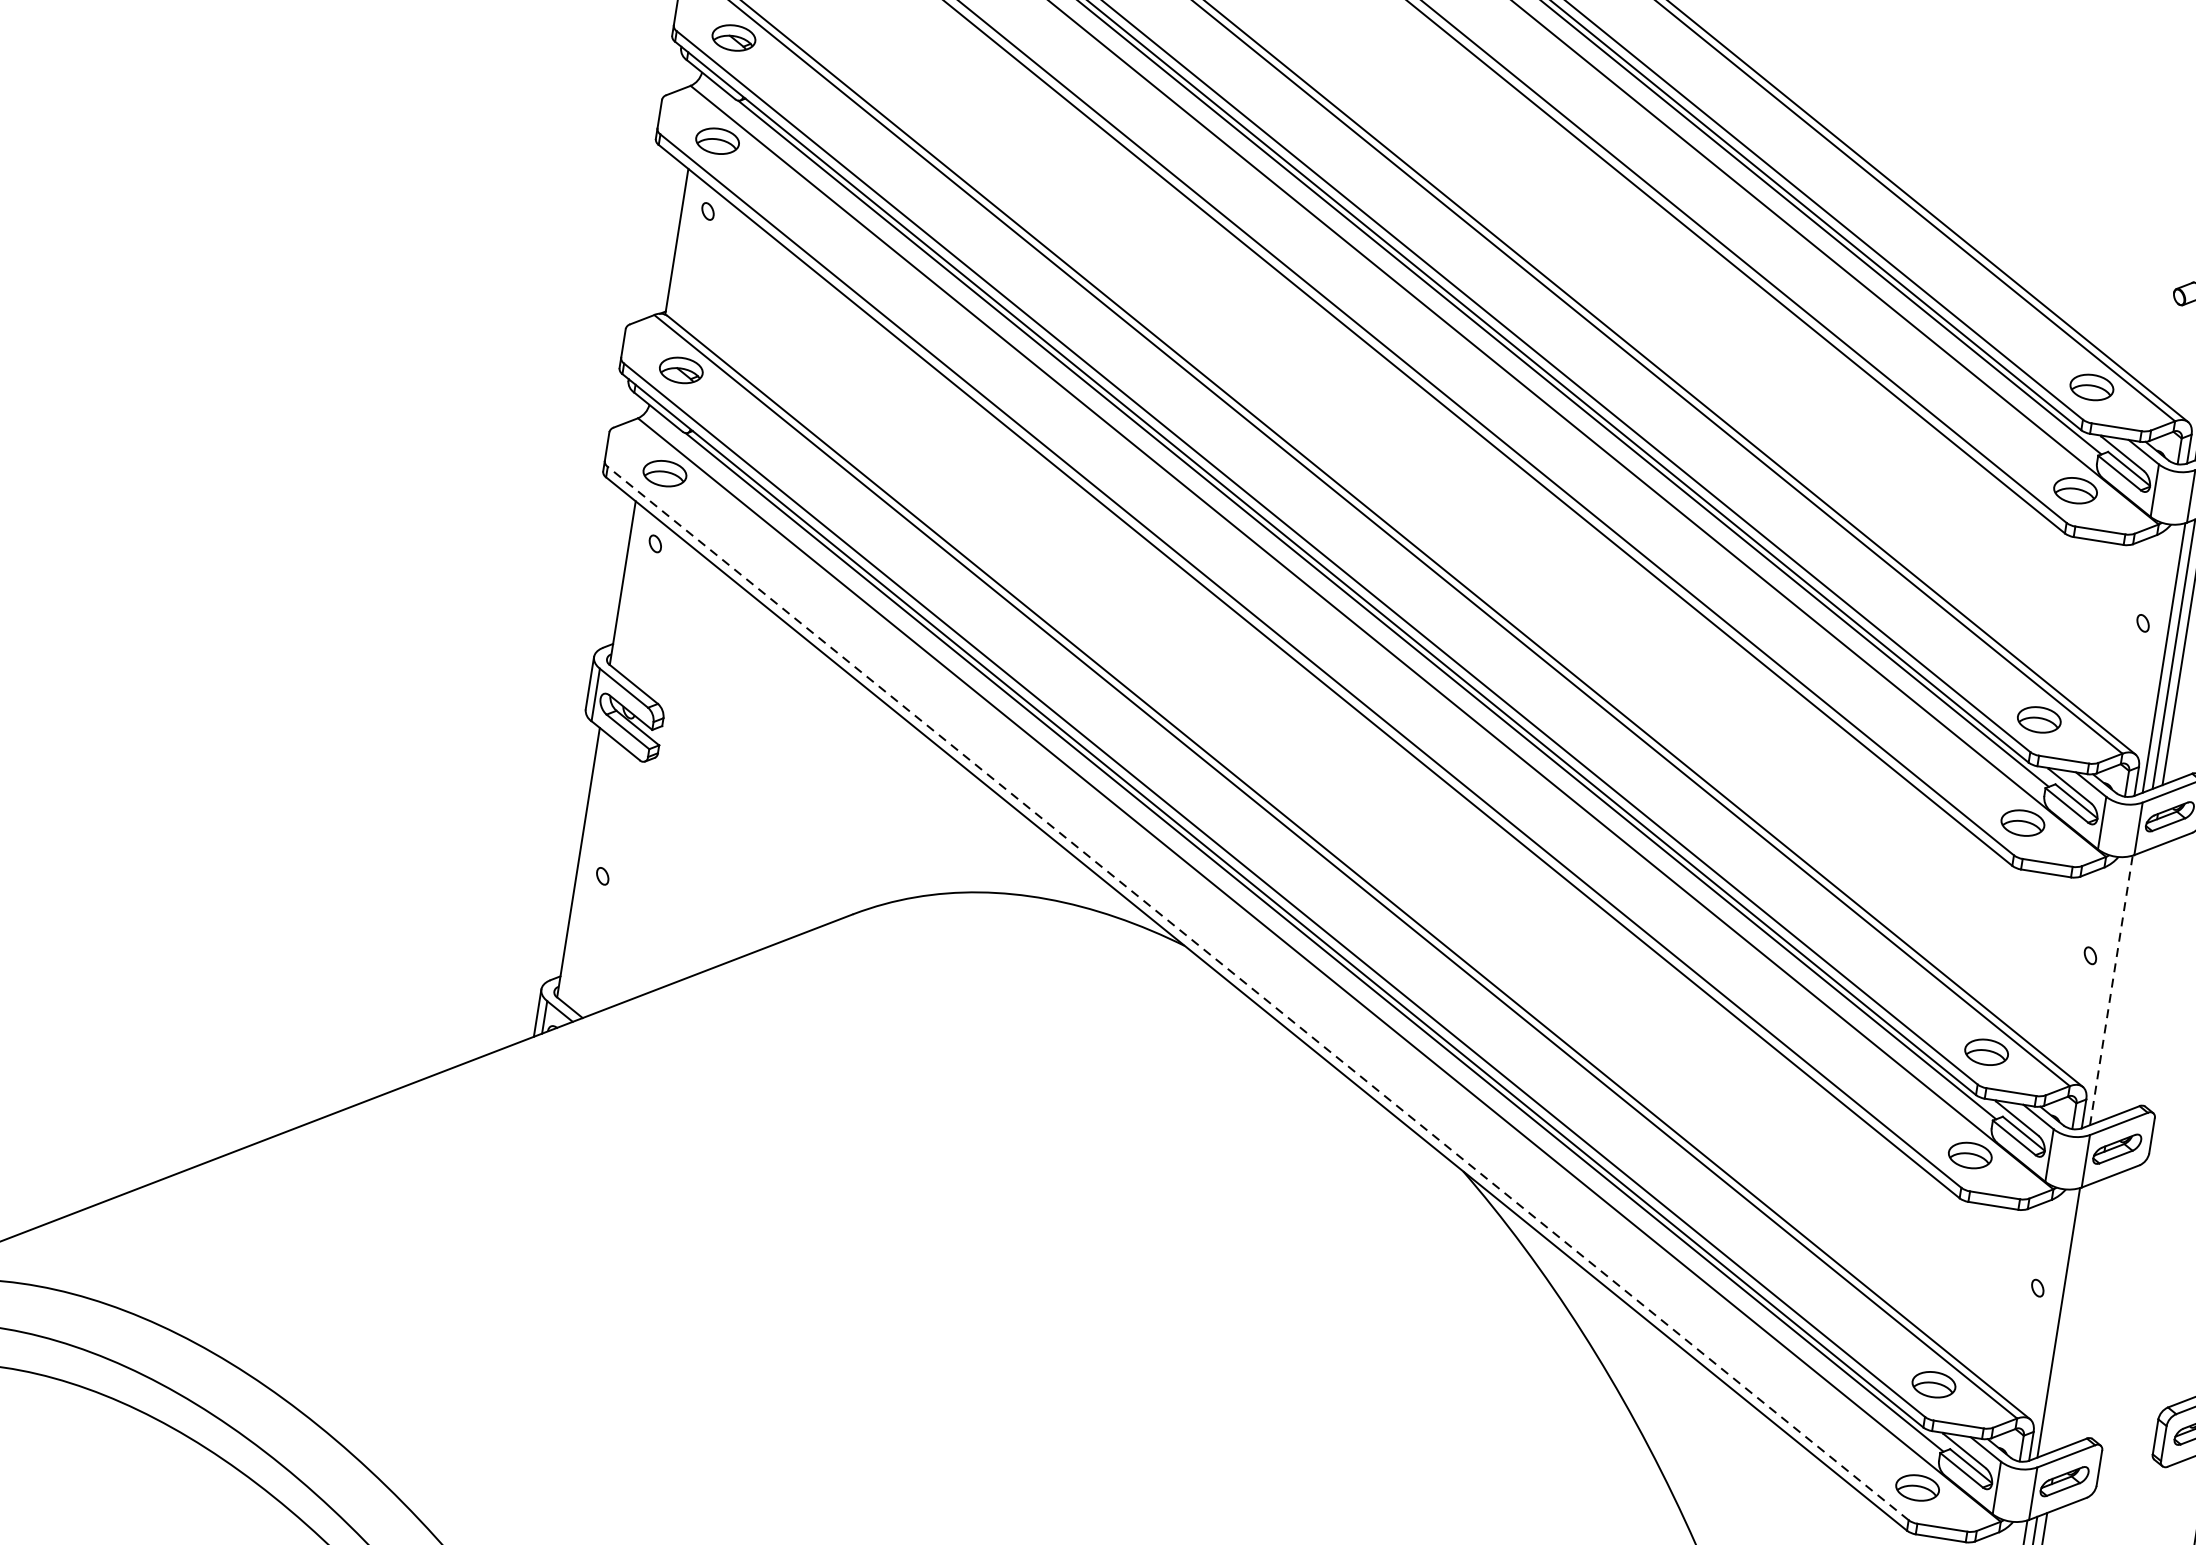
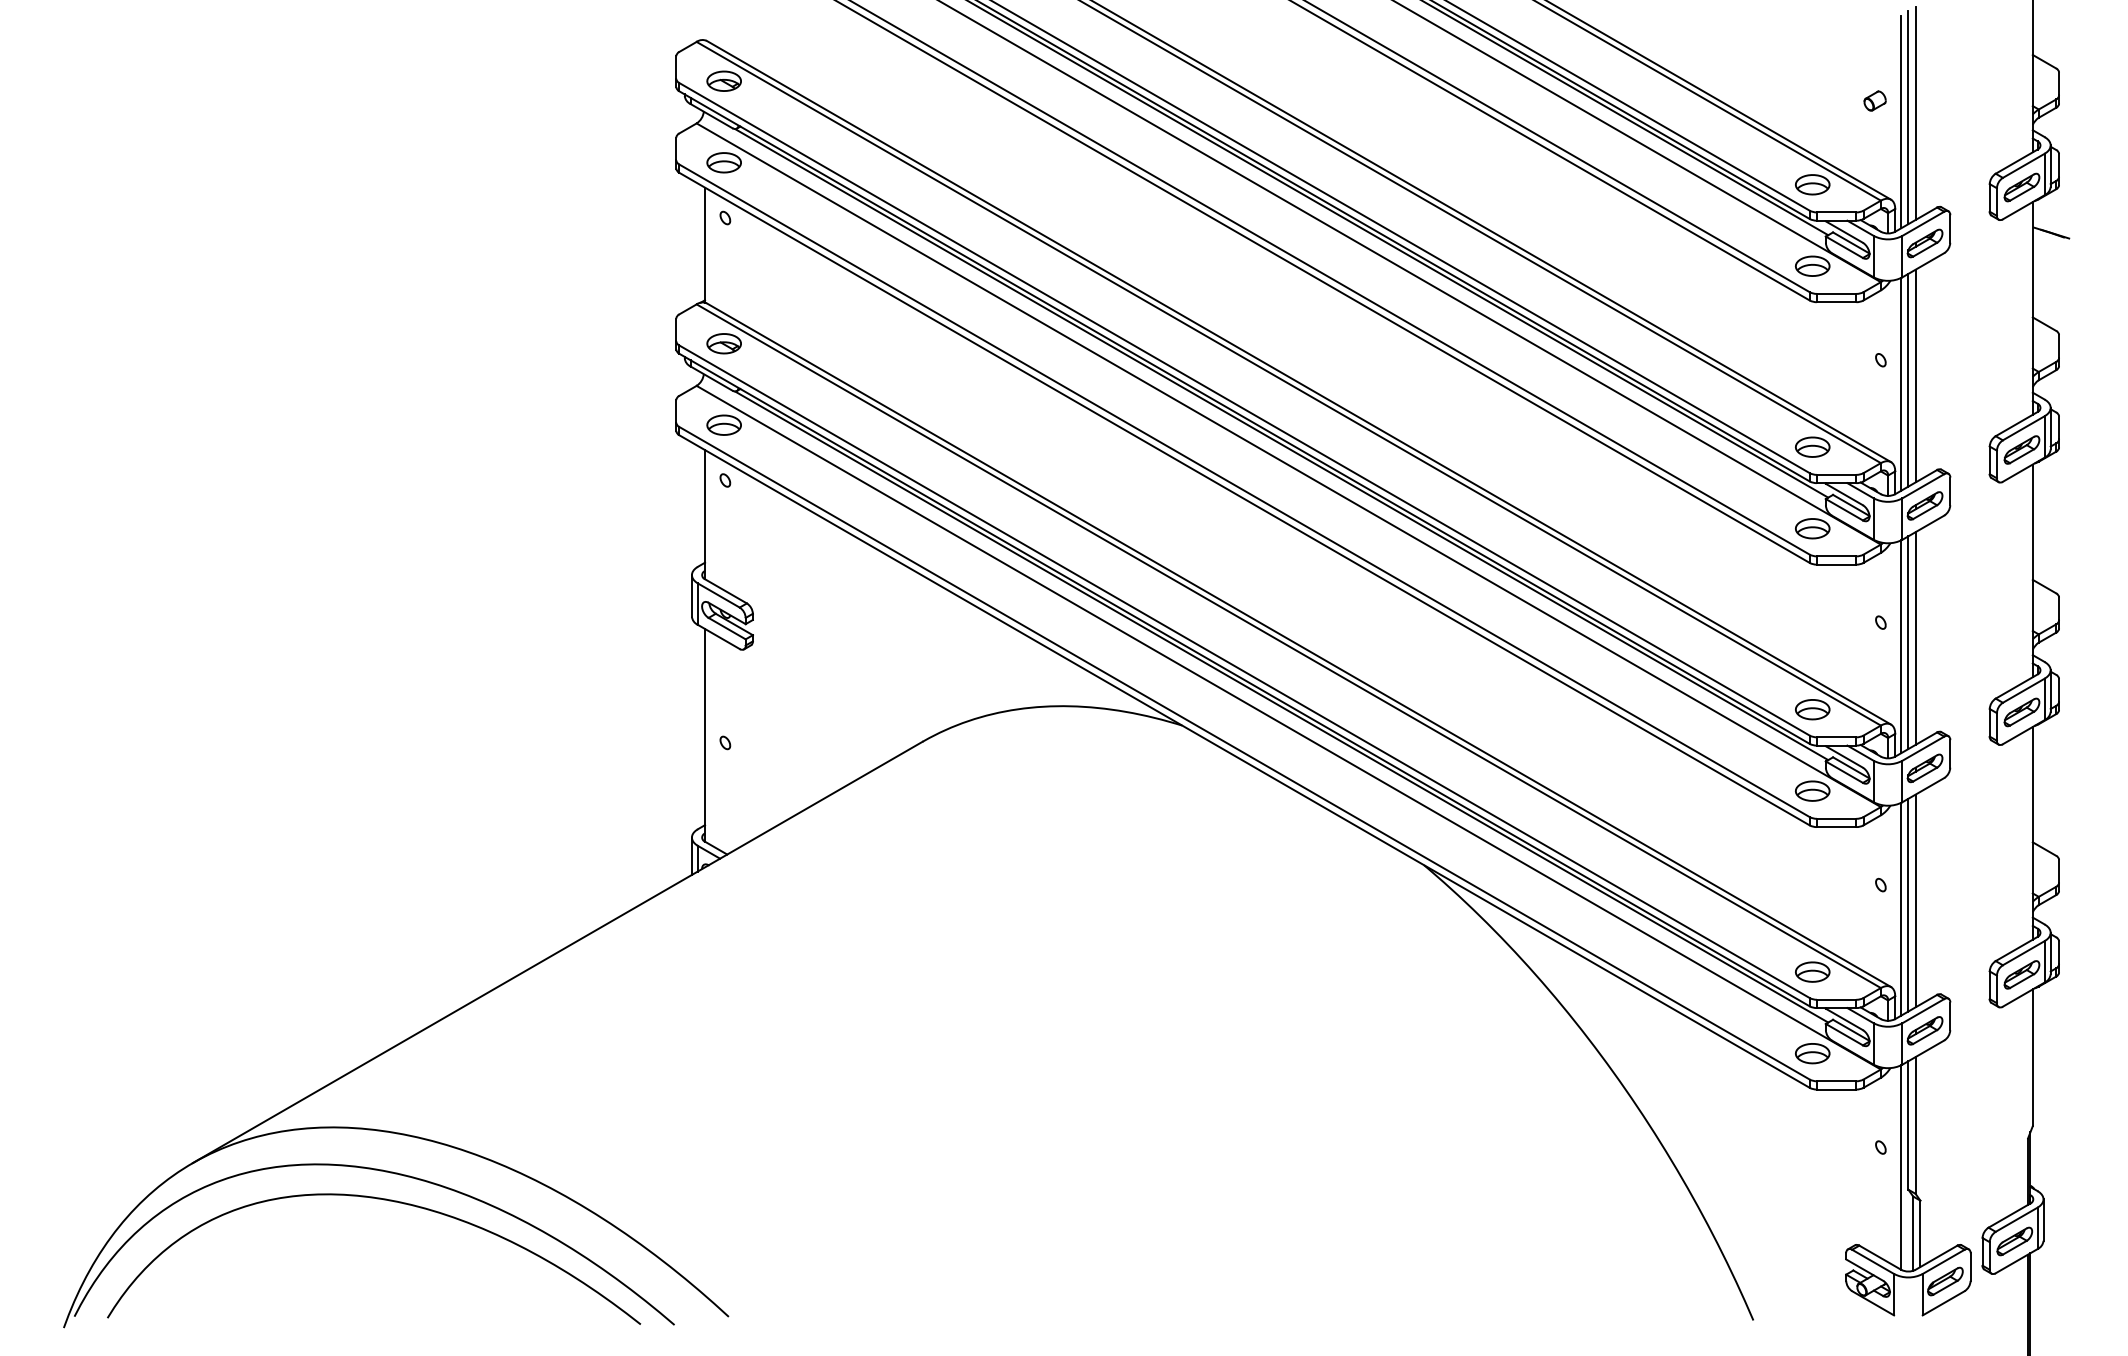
line: (2131, 982) -> (1915, 638), added
line: (2121, 986) -> (1908, 642), added
line: (2111, 990) -> (1901, 646), dashed -> solid
line: (1258, 993) -> (1244, 753), dashed -> solid
line: (2078, 1314) -> (1915, 900), added
line: (2068, 1318) -> (1908, 904), added

